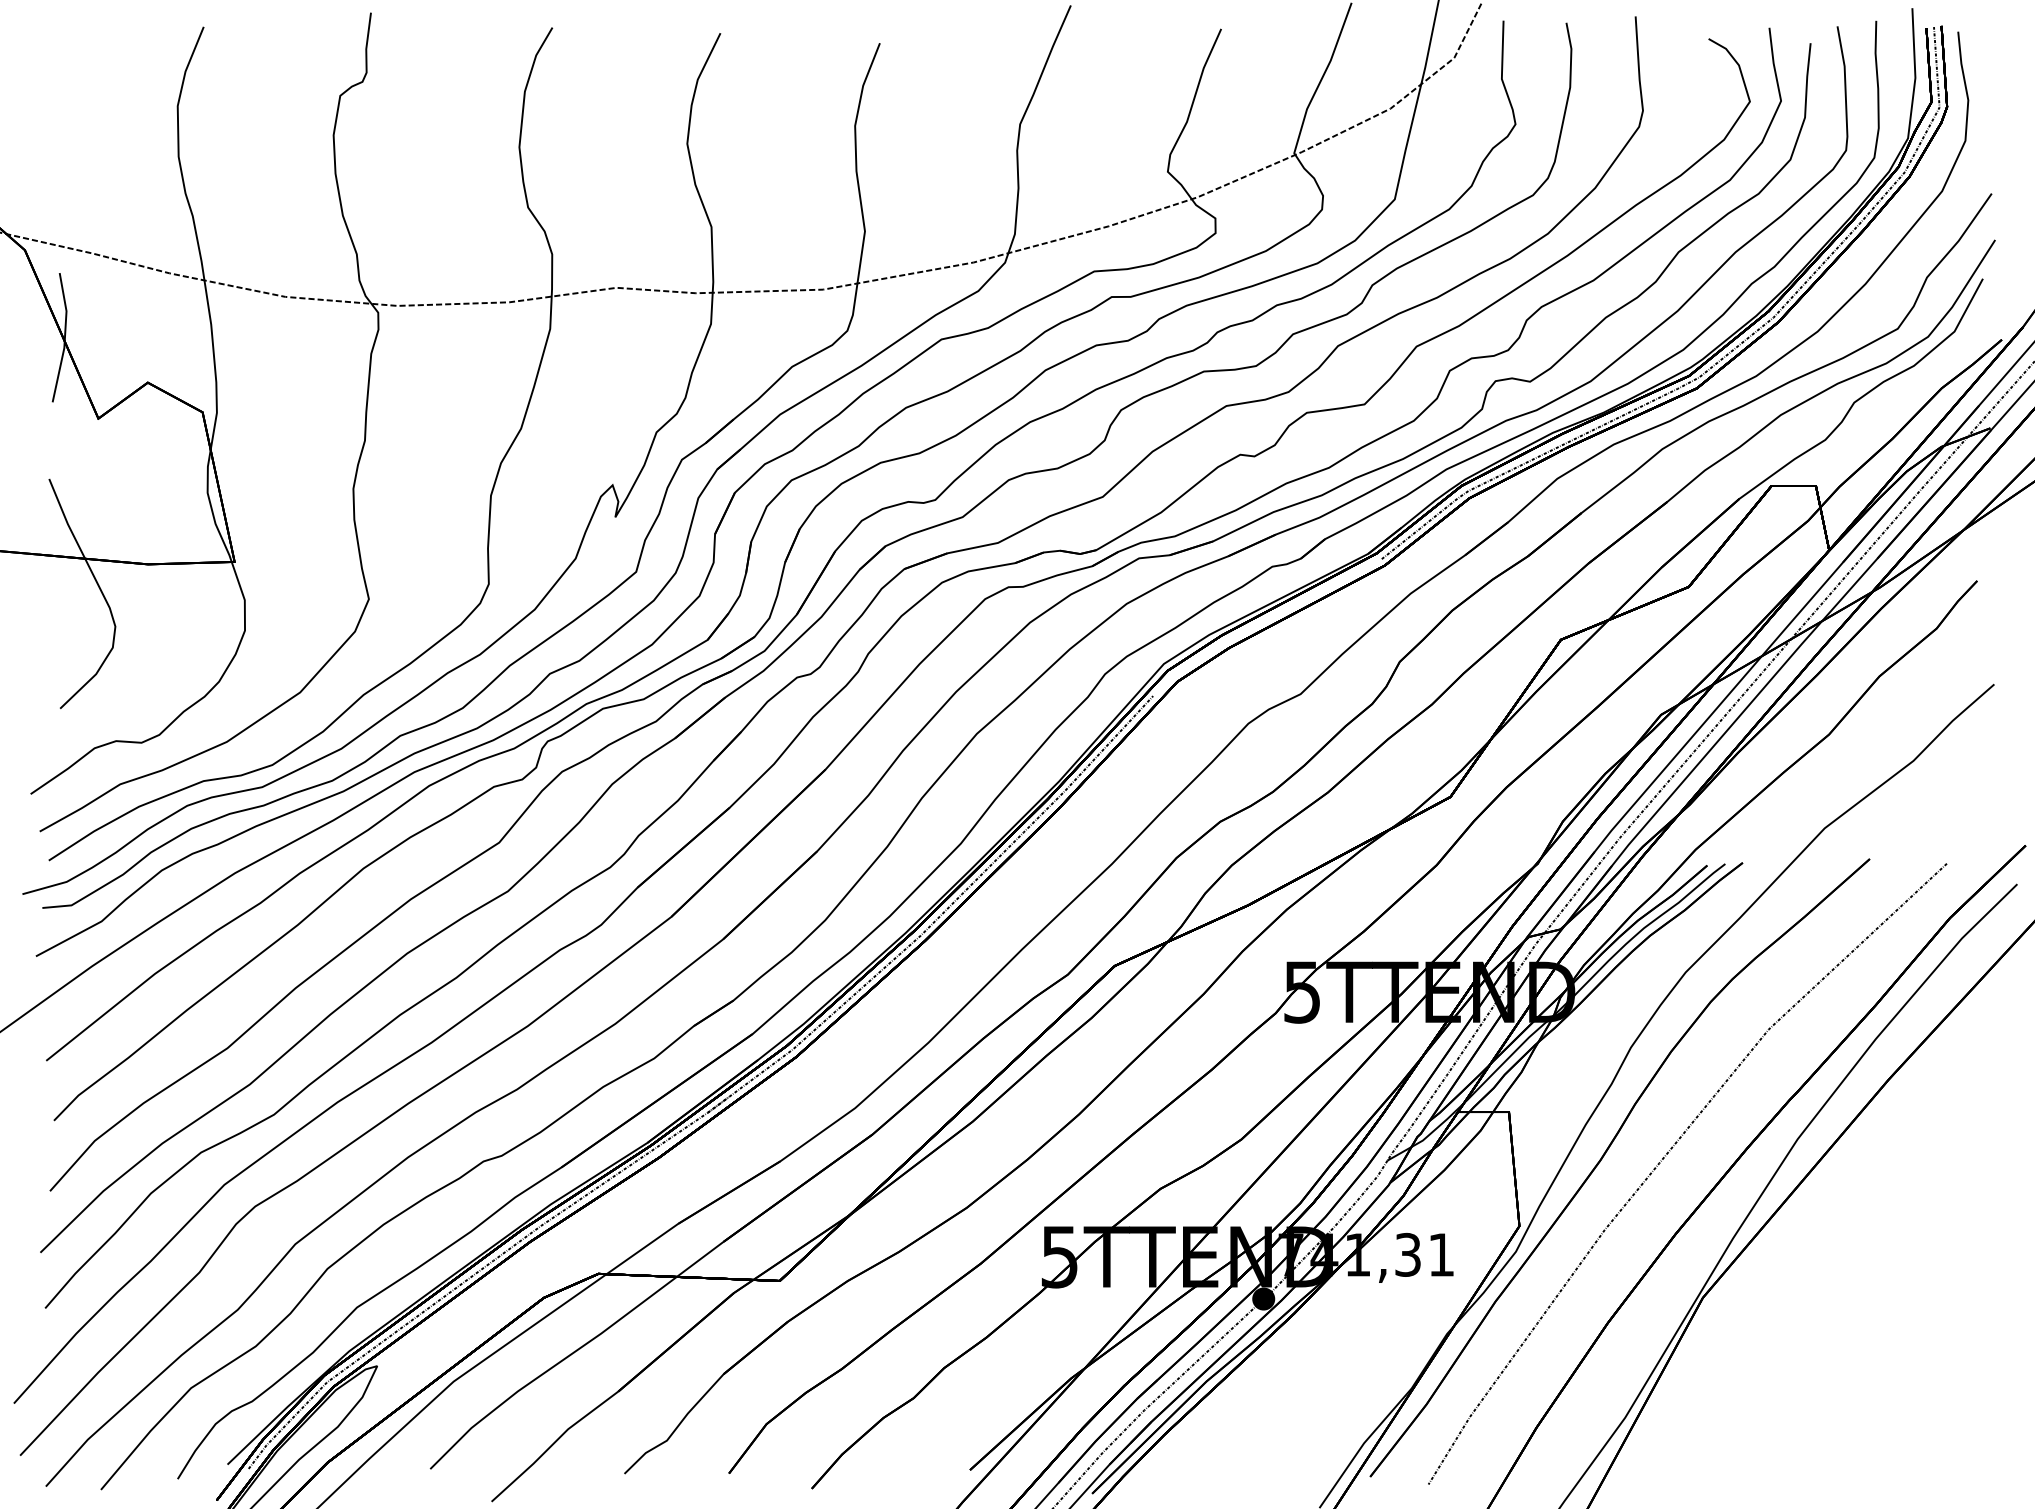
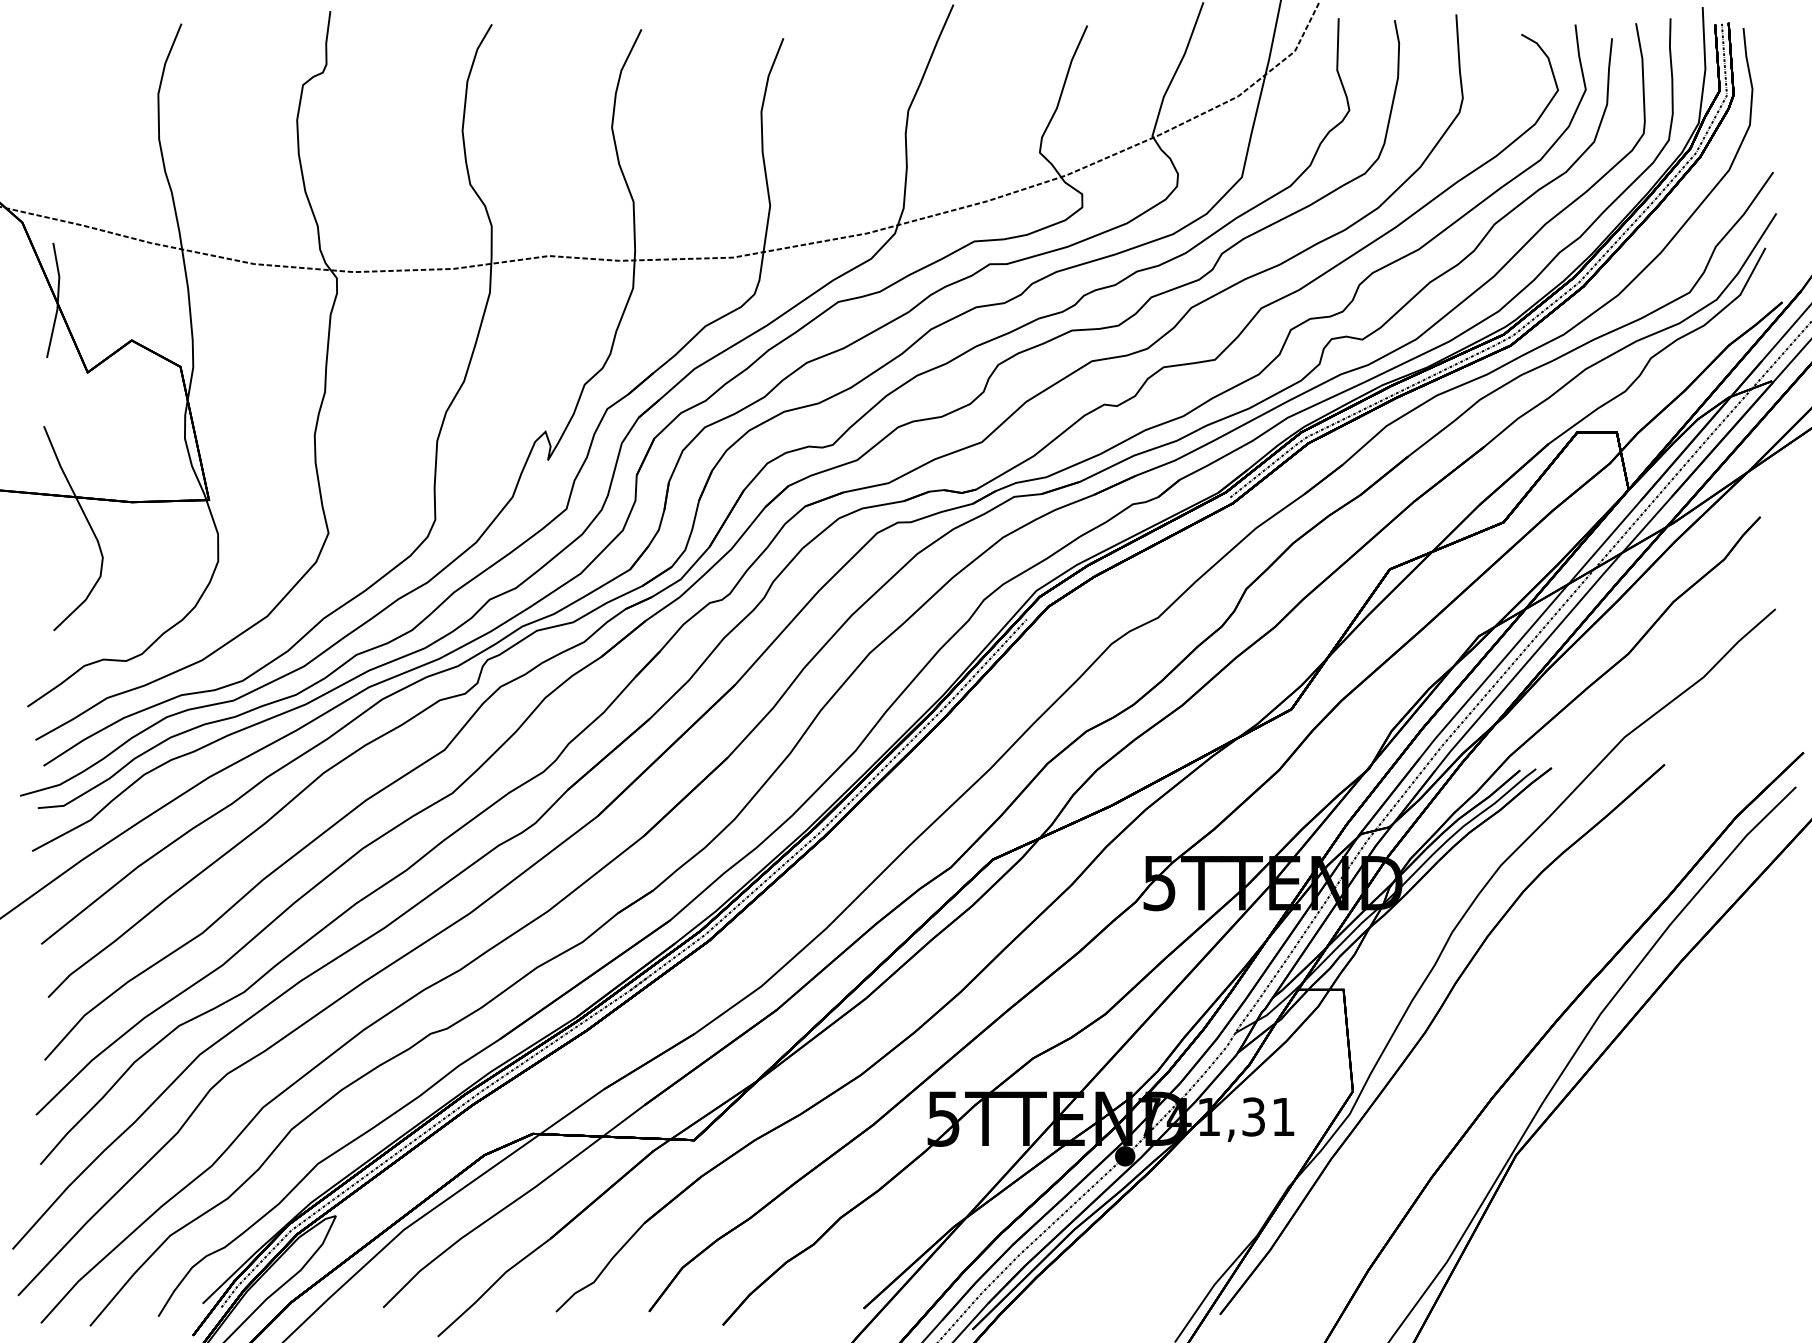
curve: (1666, 1156) -> (1483, 1029), removed

